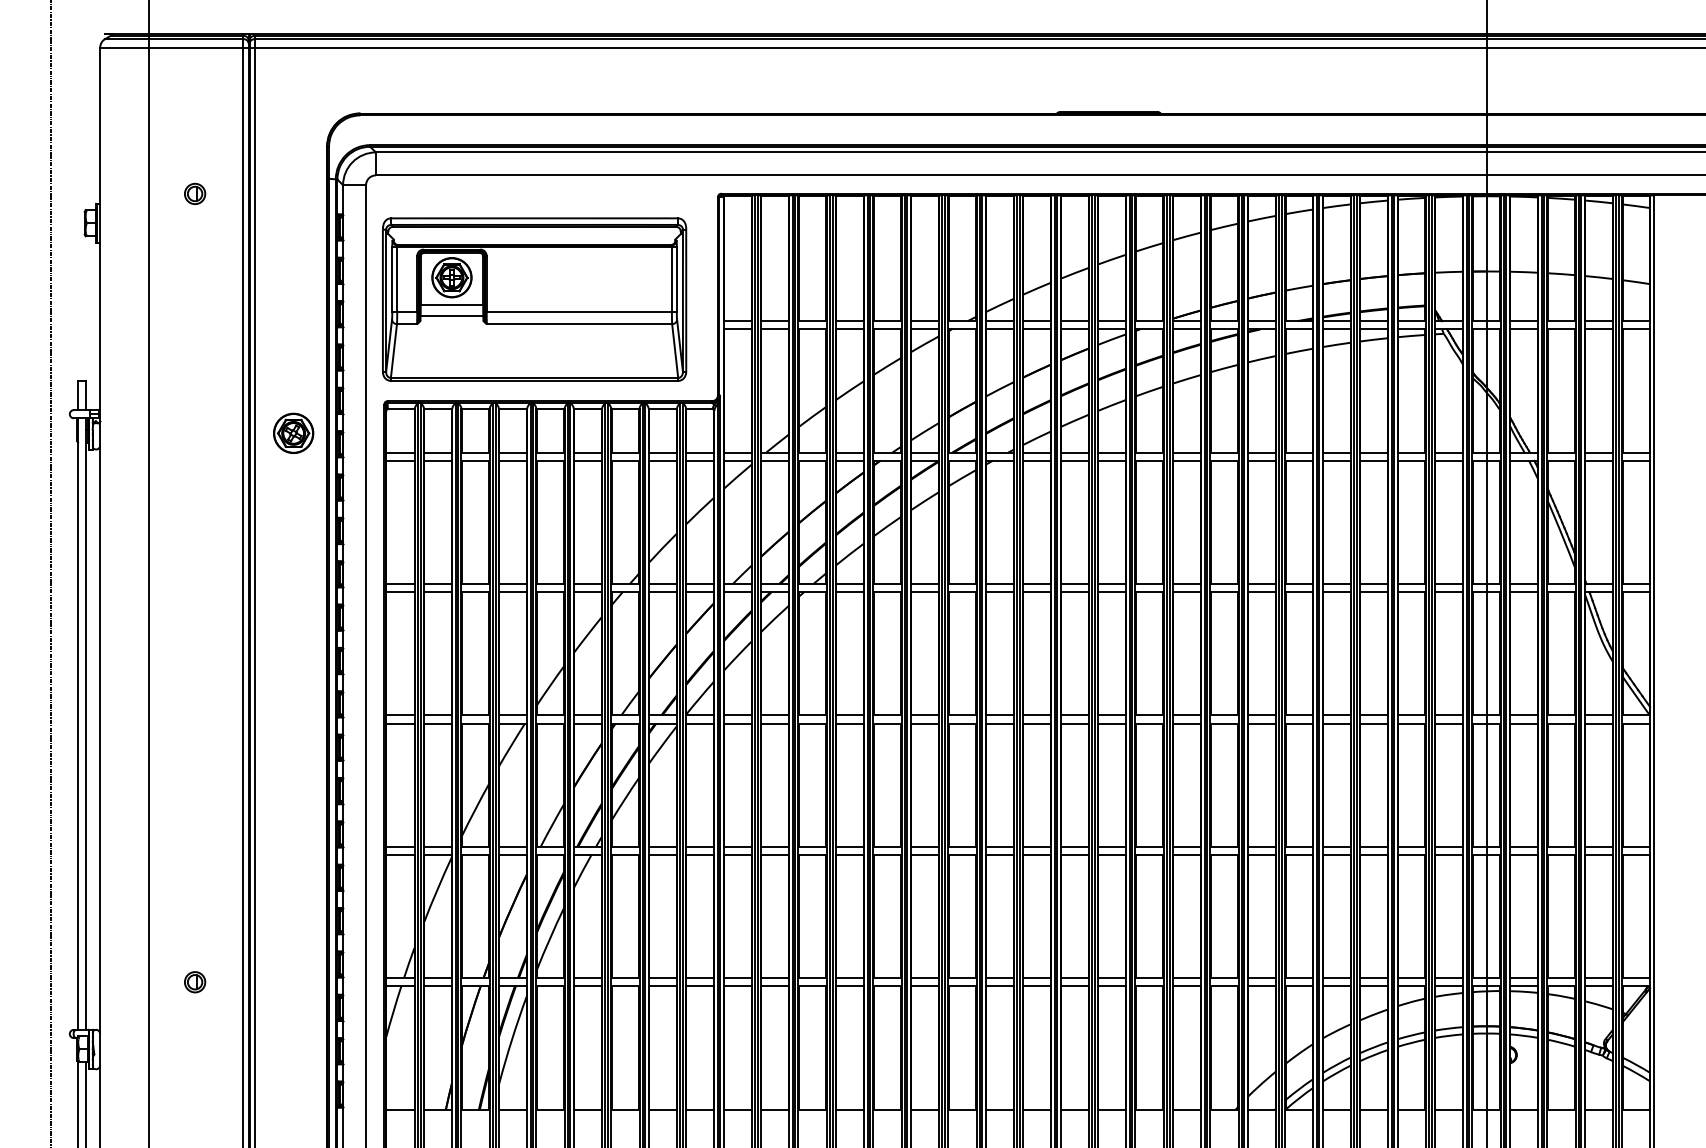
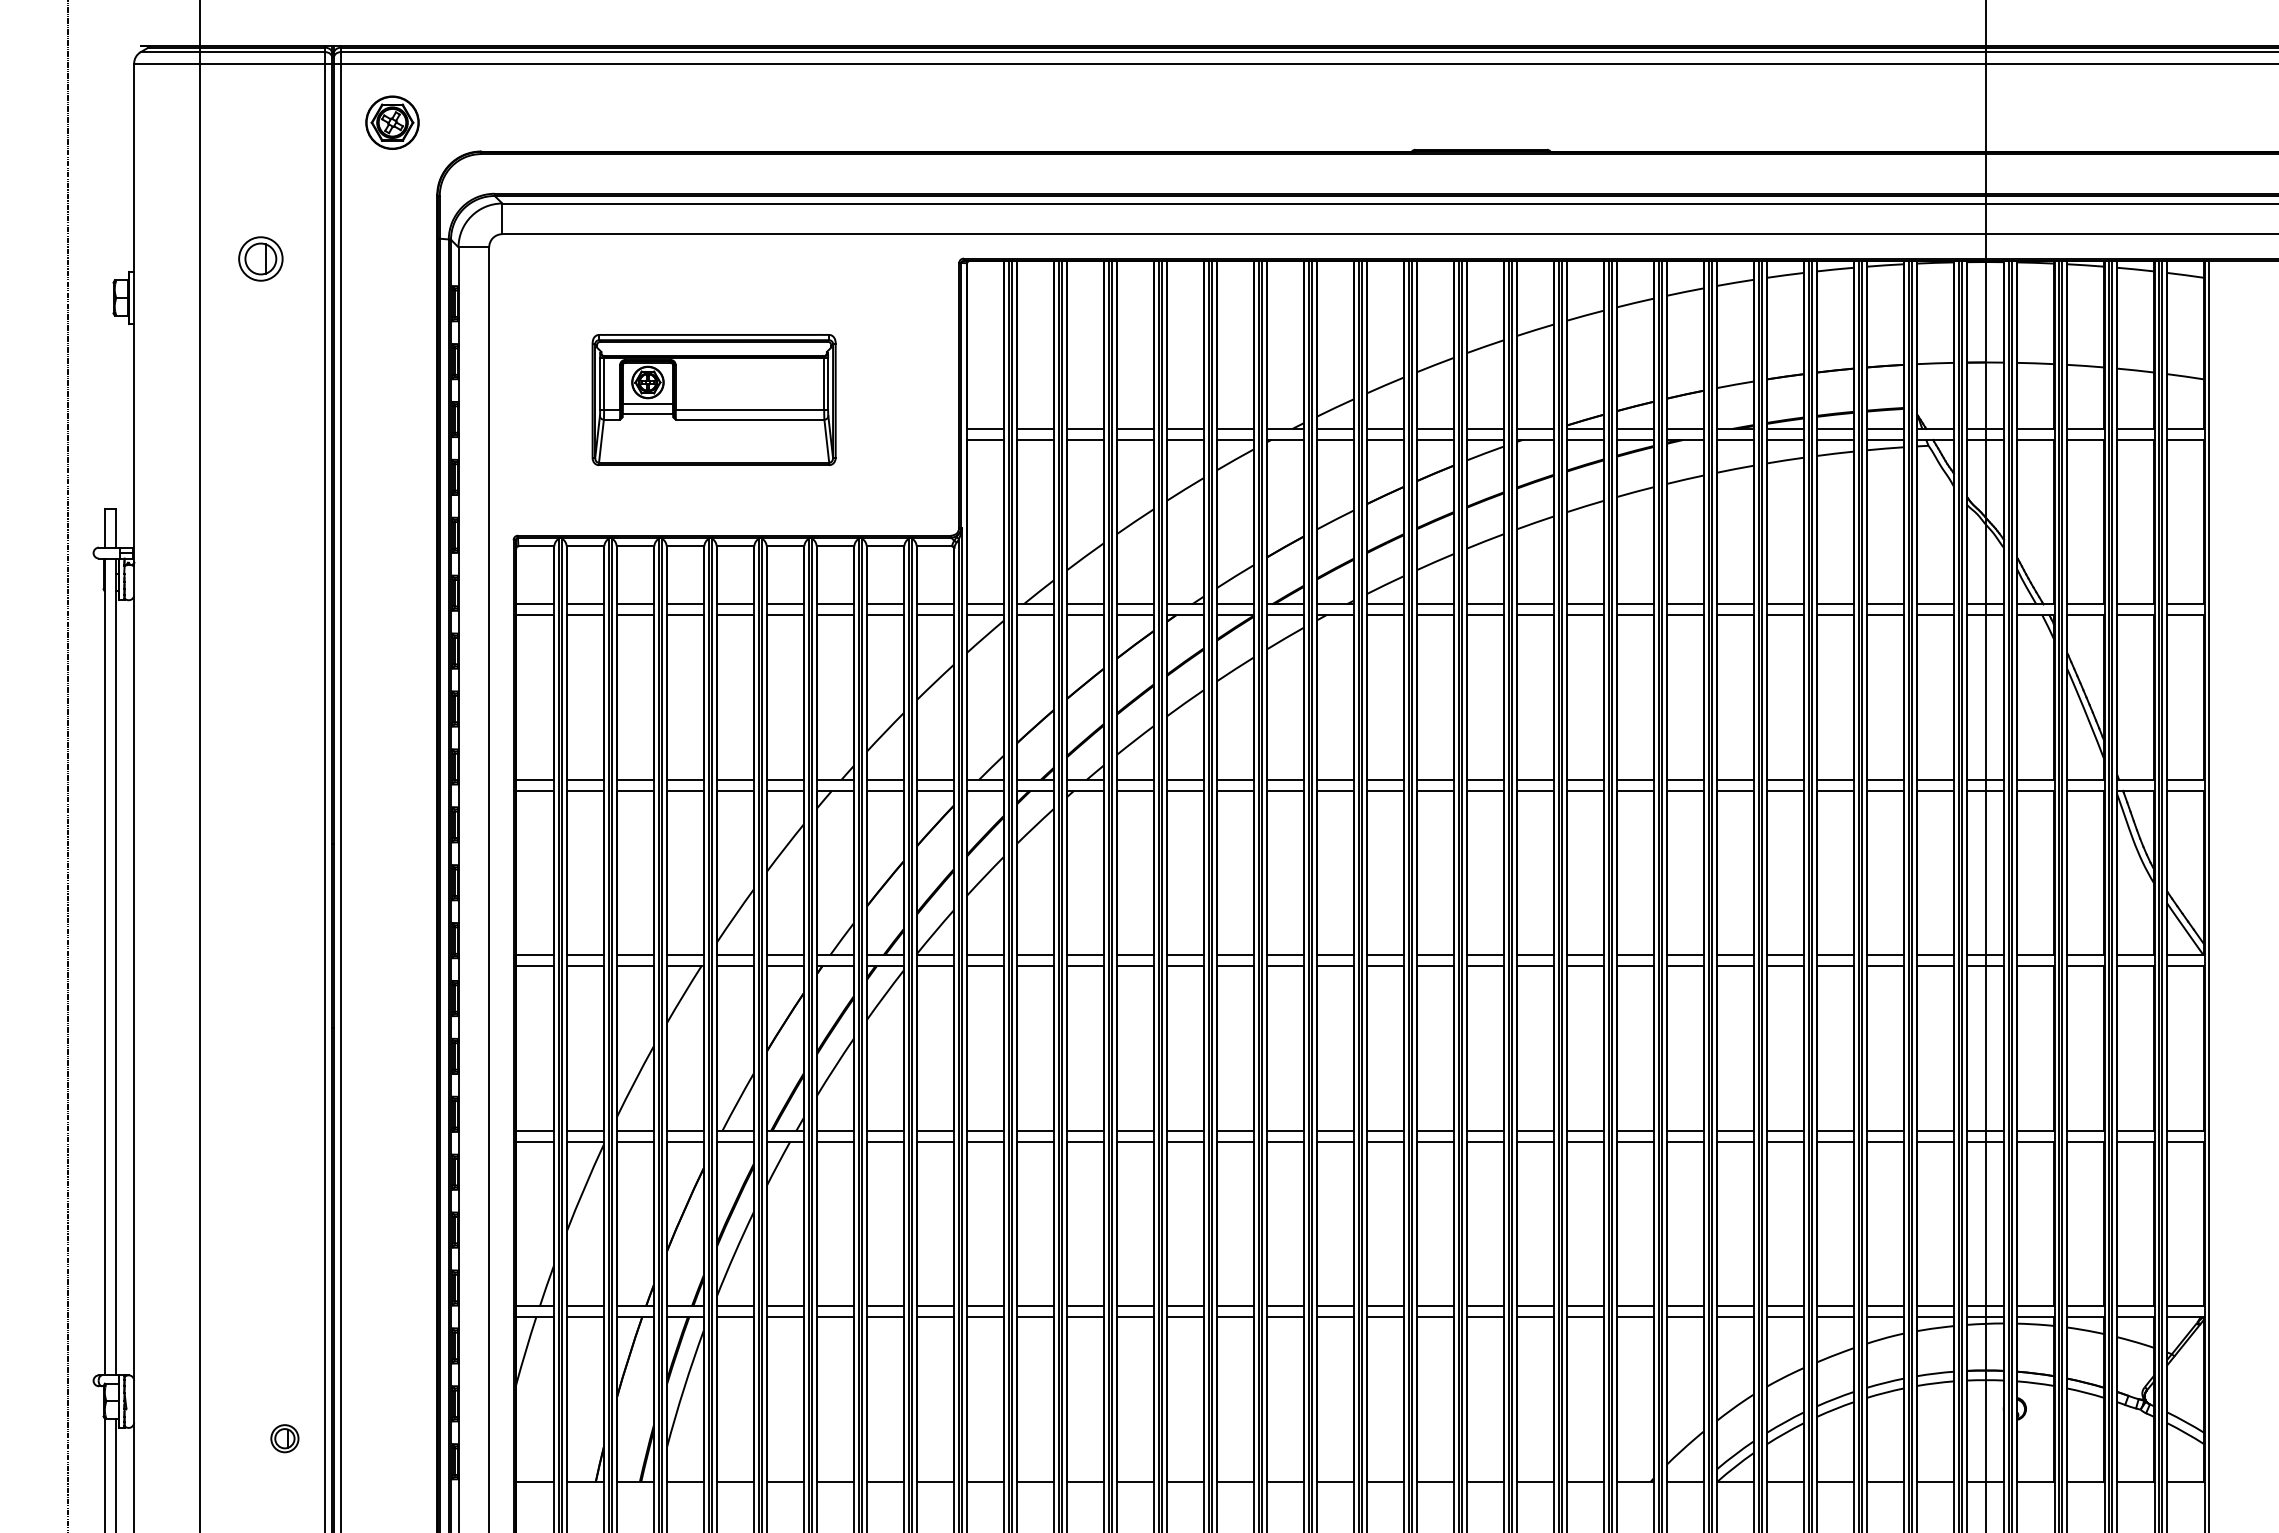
part: (194, 193) -> (260, 258), size x1.6
part: (534, 299) -> (713, 399), size x0.6
part: (293, 433) -> (392, 122), moved
part: (194, 982) -> (284, 1438), moved

